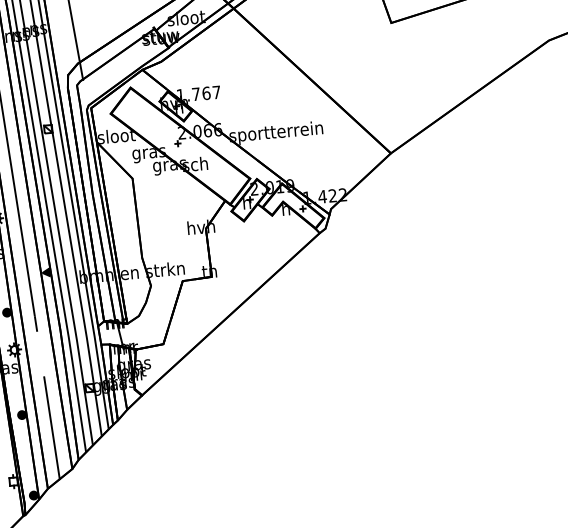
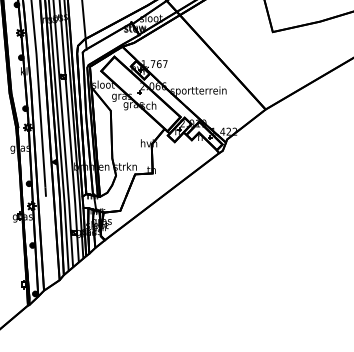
line: (51, 427) -> (49, 254), removed

